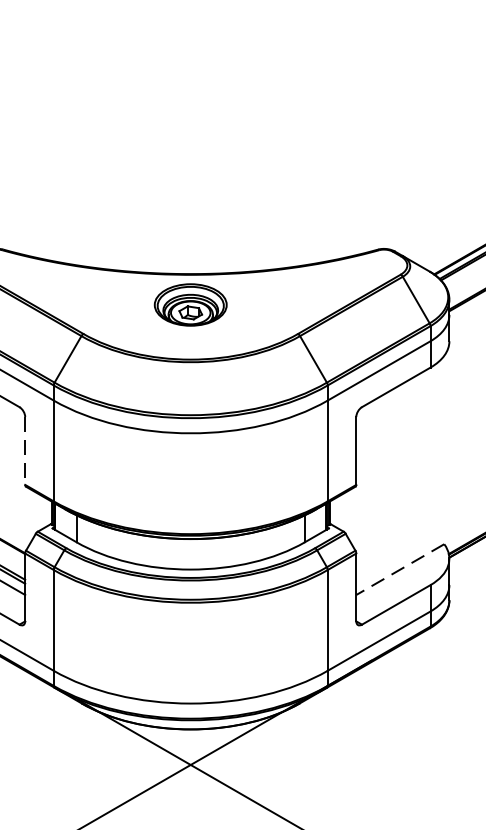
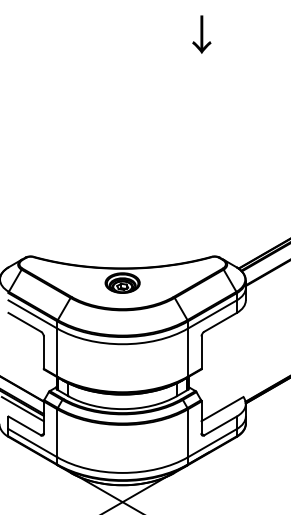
line: (24, 452) -> (43, 353), dashed -> solid
line: (400, 570) -> (222, 409), dashed -> solid

